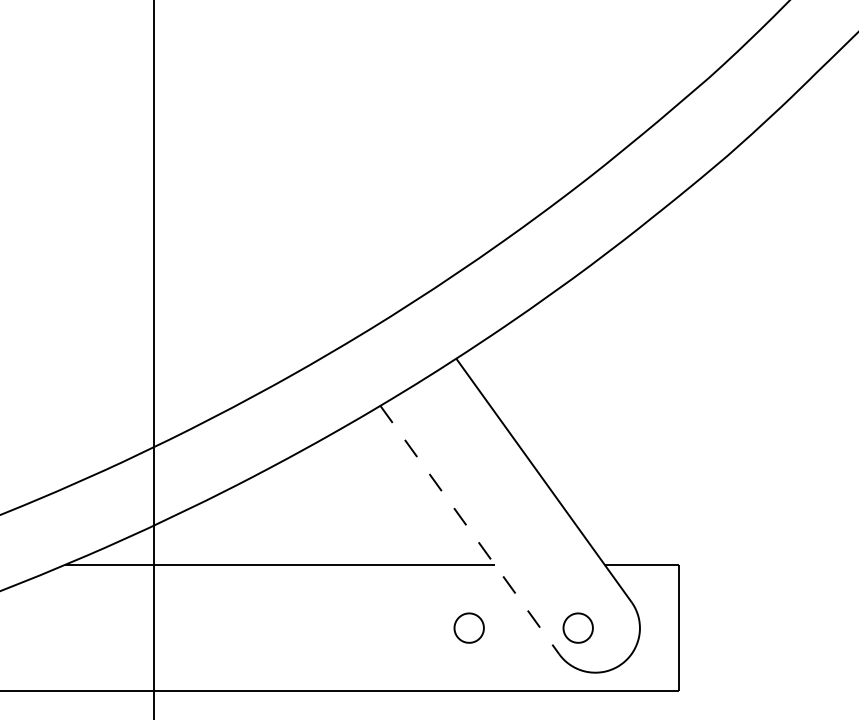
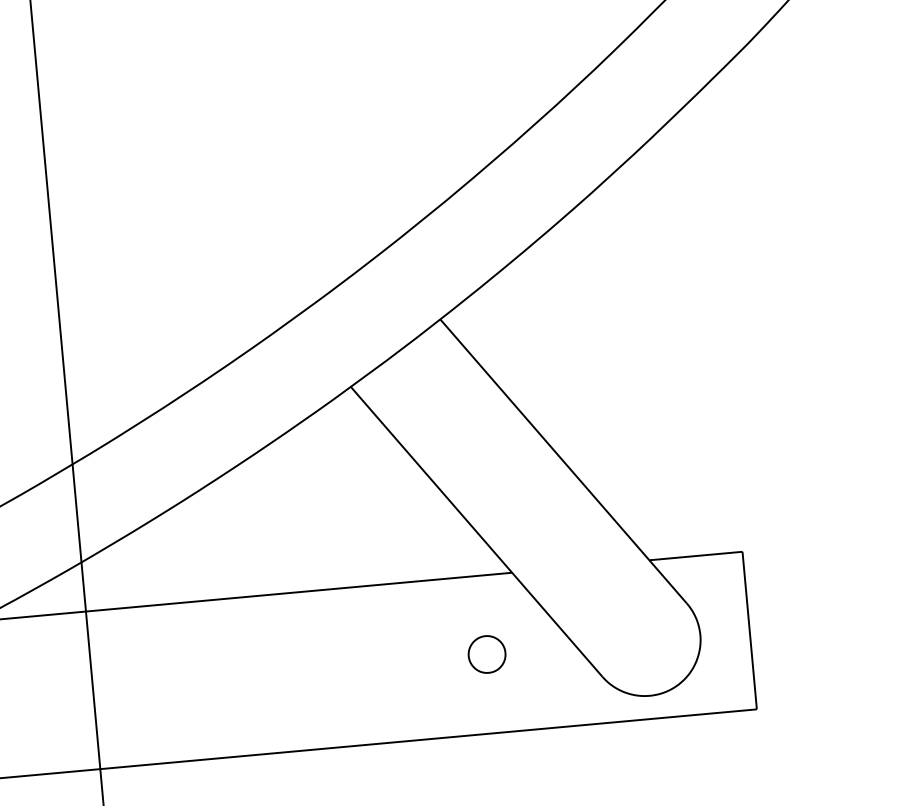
line: (470, 530) -> (477, 532), dashed -> solid
part: (577, 627) -> (622, 641), removed

